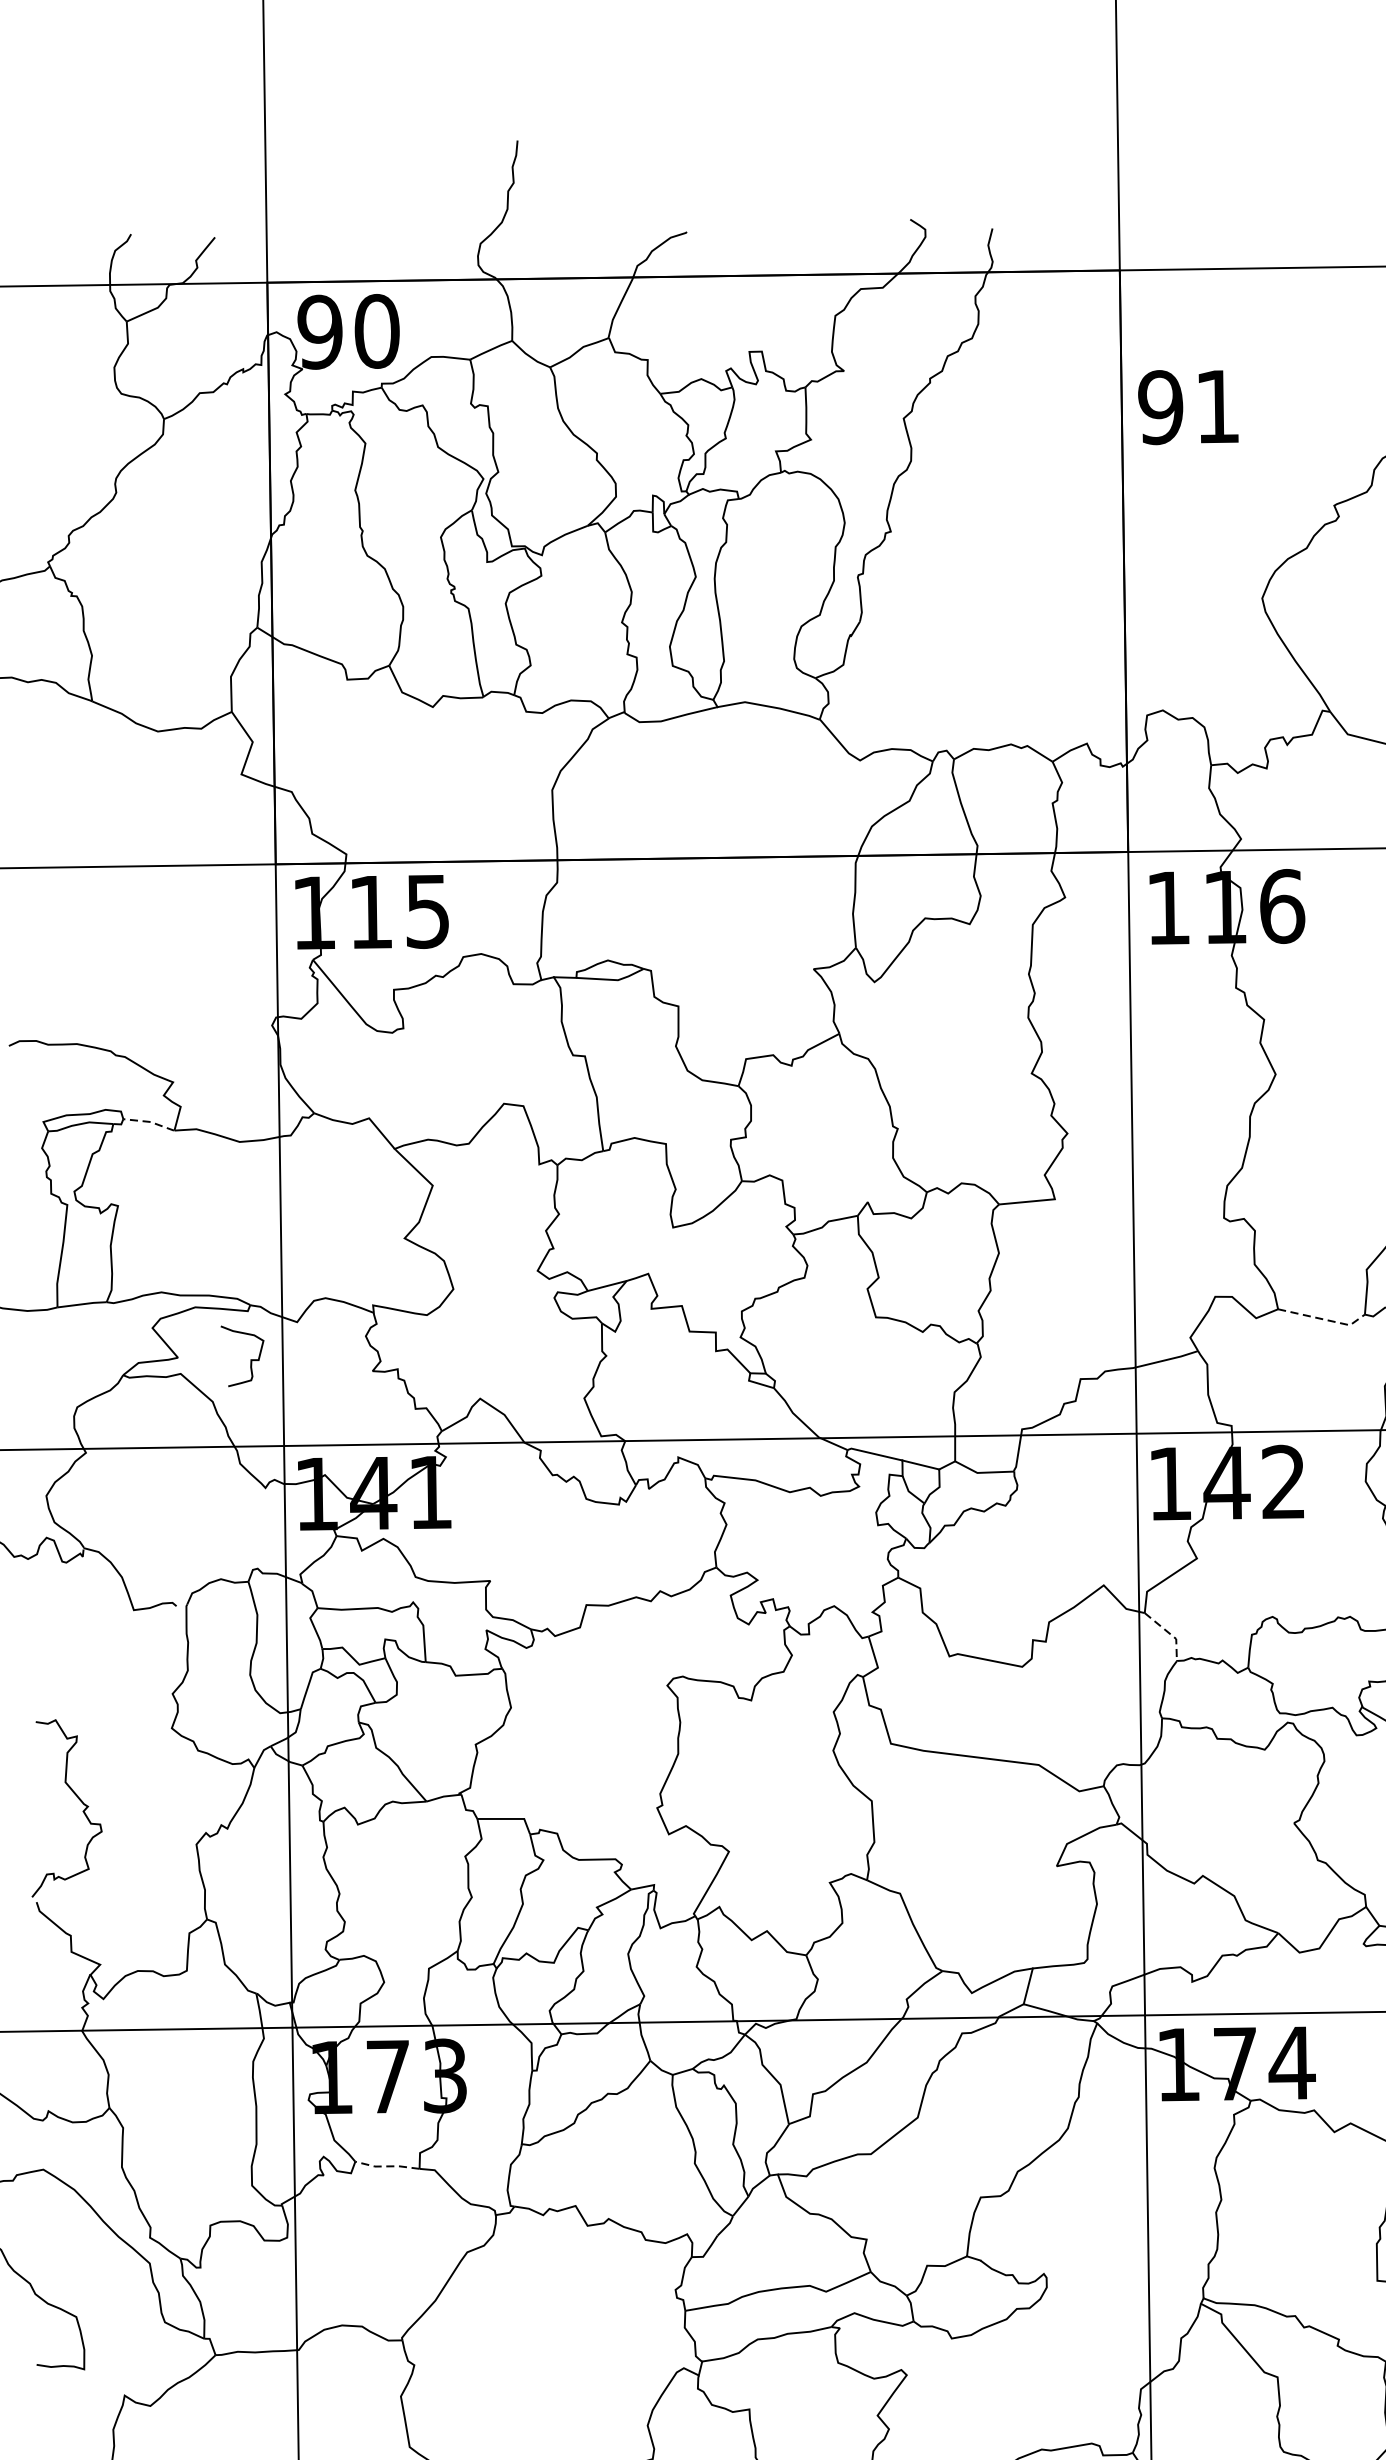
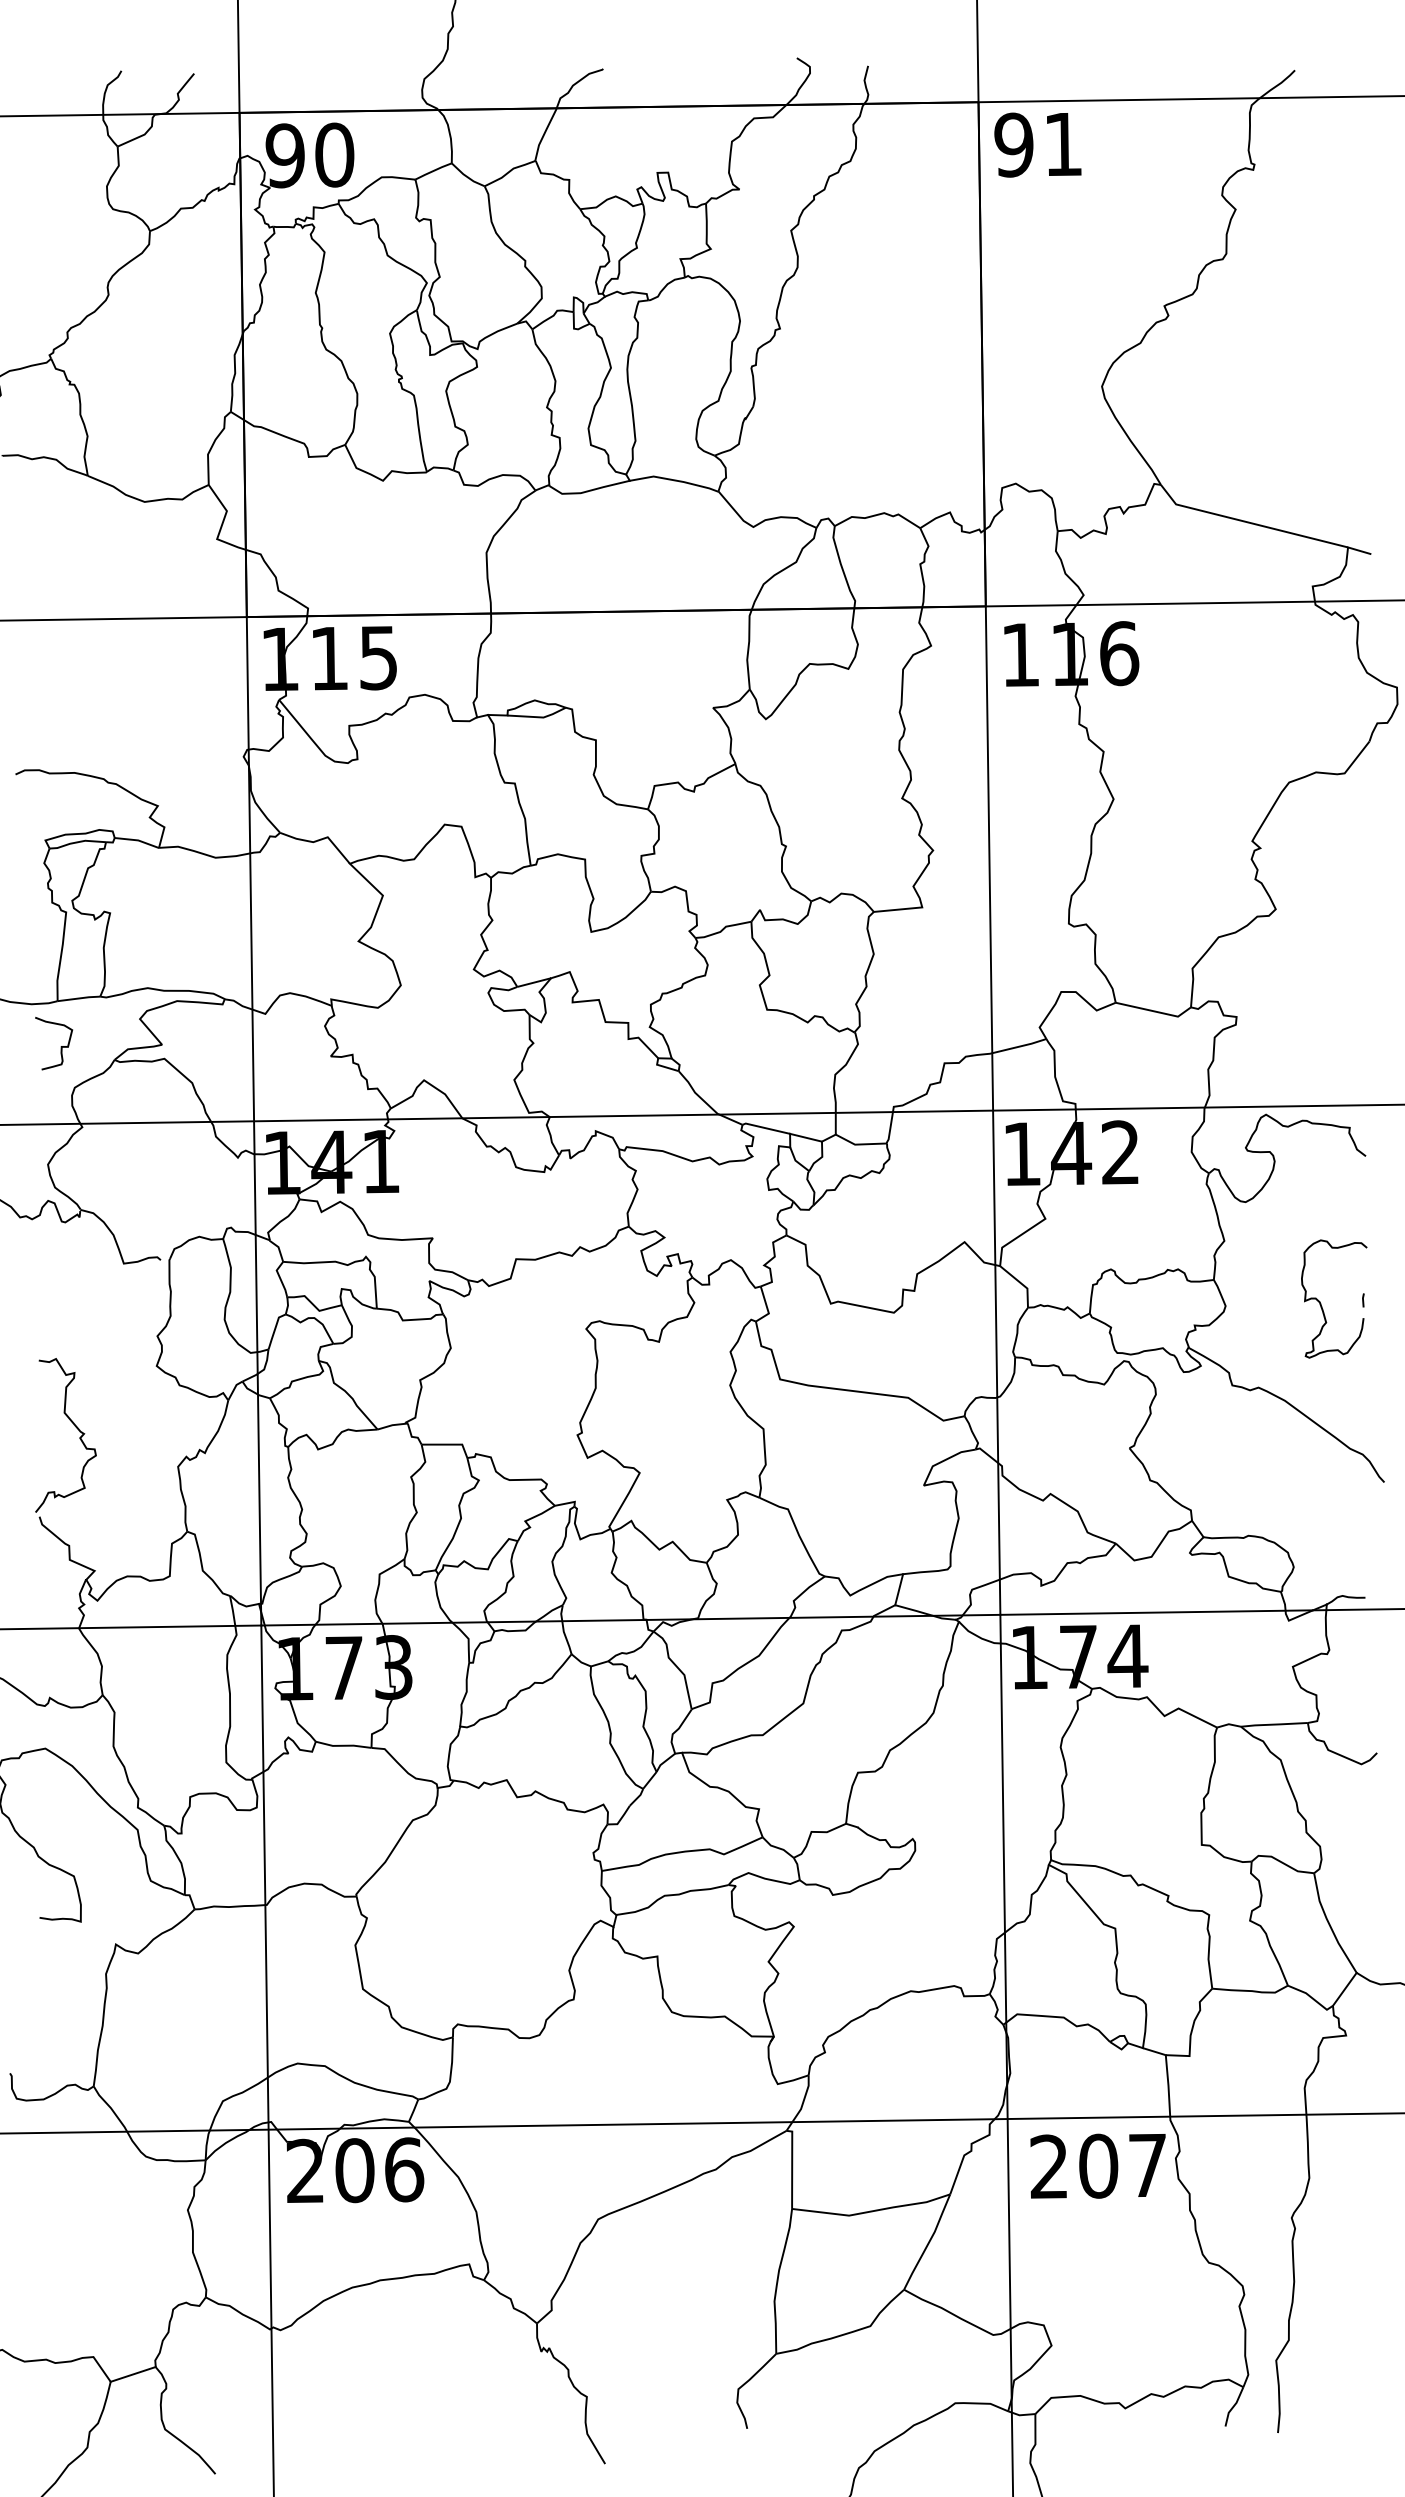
text: (1187, 406) -> (1037, 144), moved
line: (150, 1122) -> (138, 840), dashed -> solid
line: (1323, 1319) -> (1155, 1011), dashed -> solid
curve: (249, 1359) -> (60, 1046), moved
line: (1170, 1634) -> (1022, 1284), dashed -> solid
line: (386, 2166) -> (342, 1745), dashed -> solid

